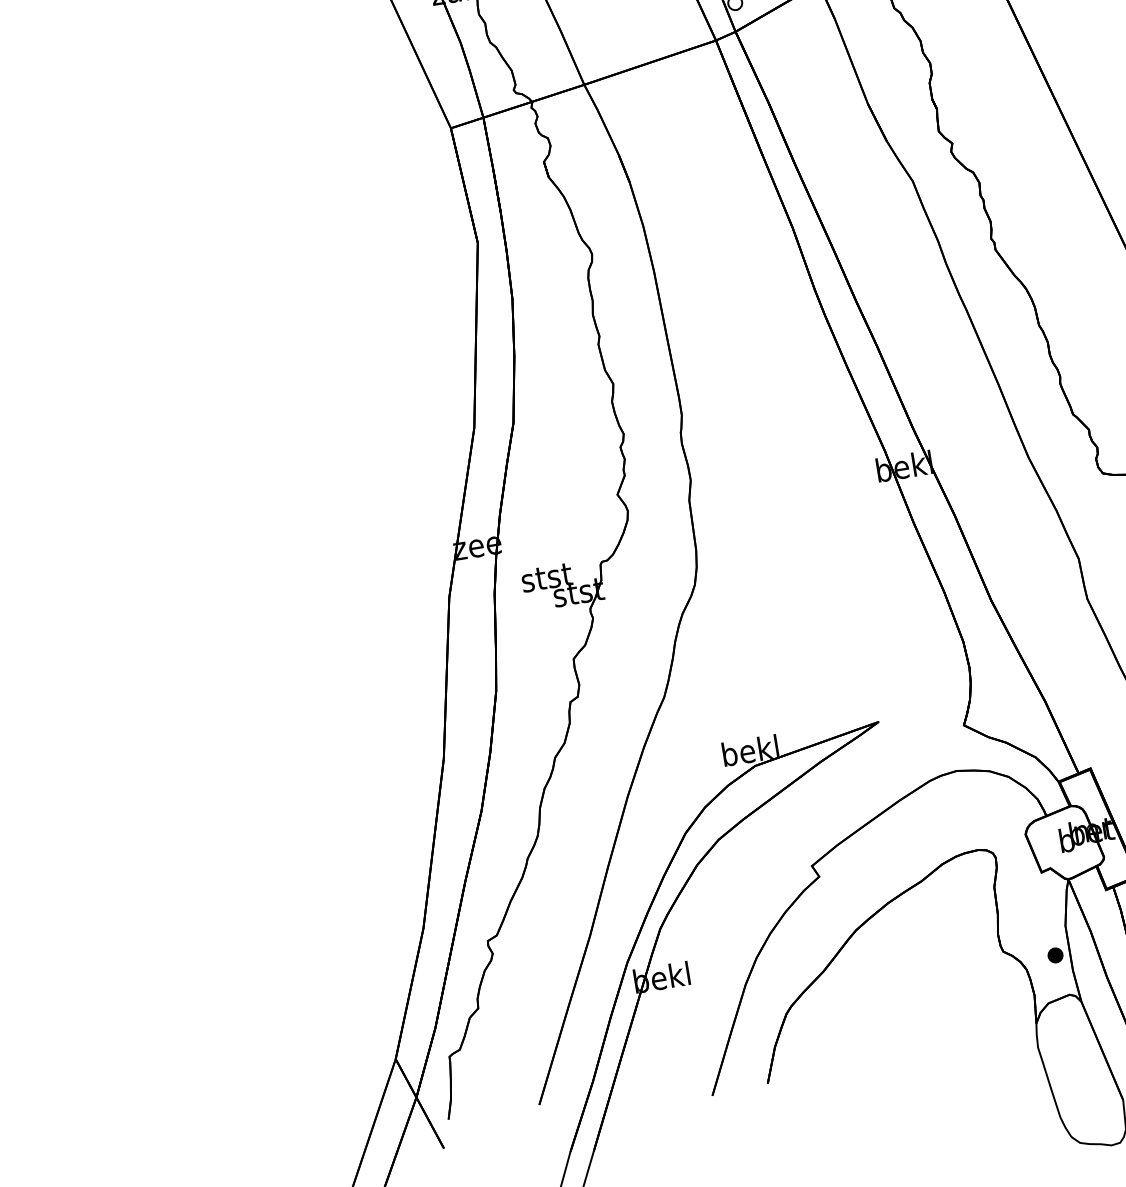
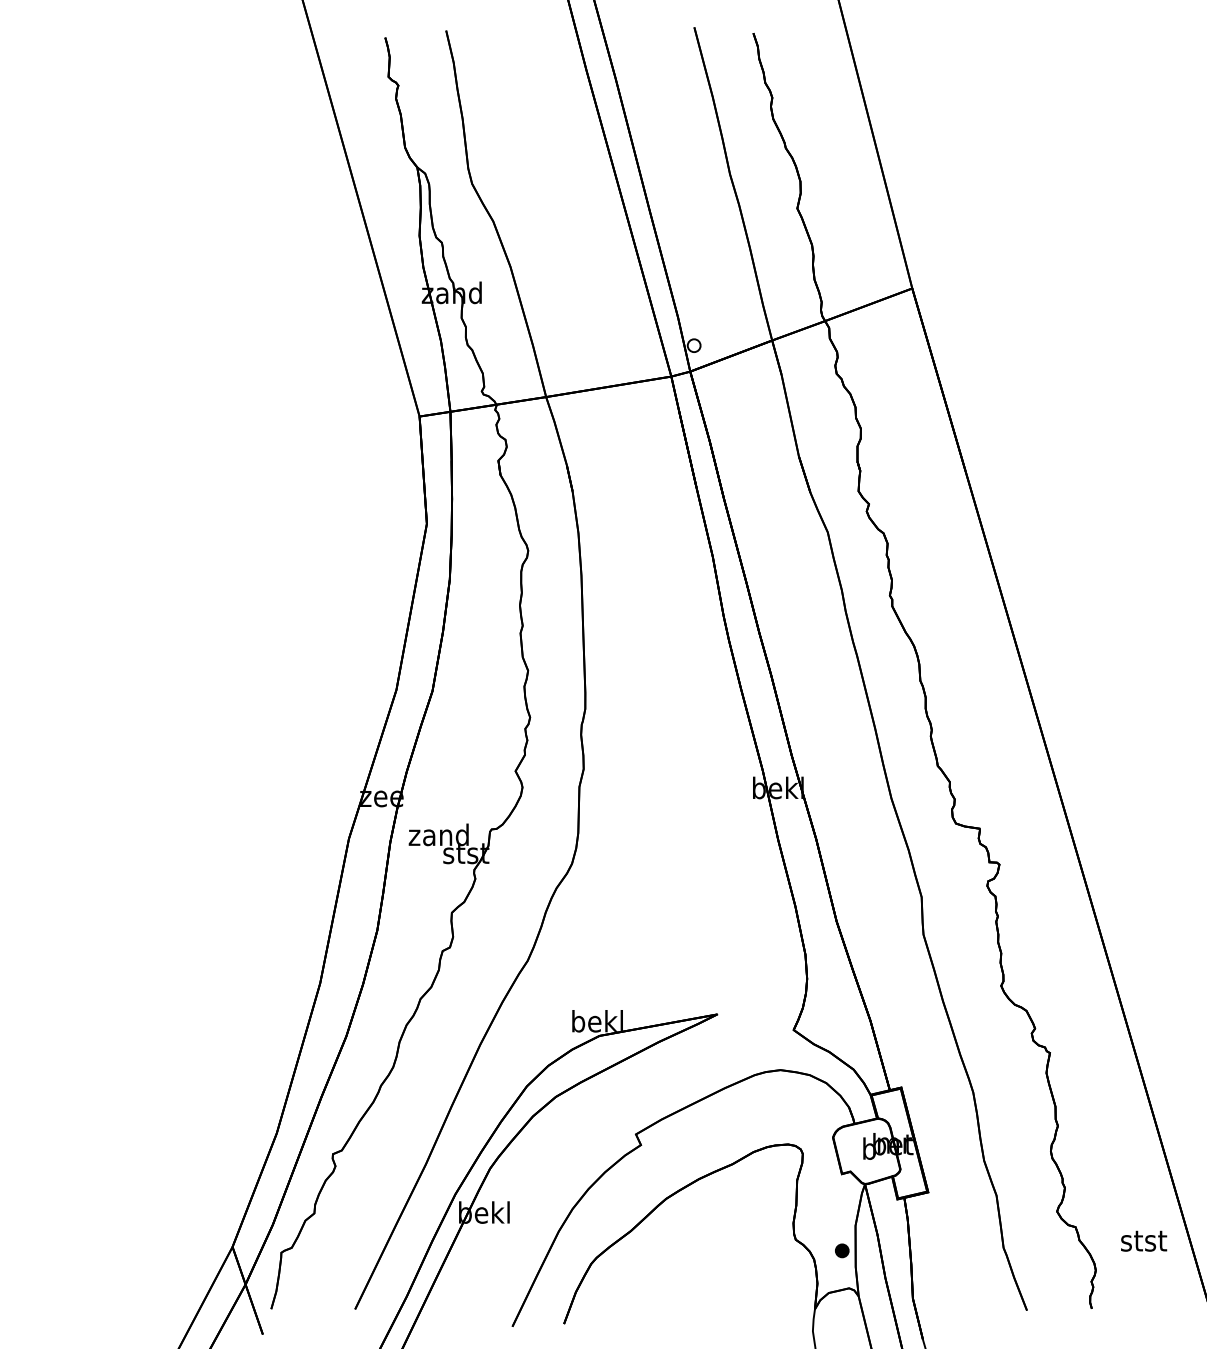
text: (545, 576) -> (438, 834), stst -> zand

